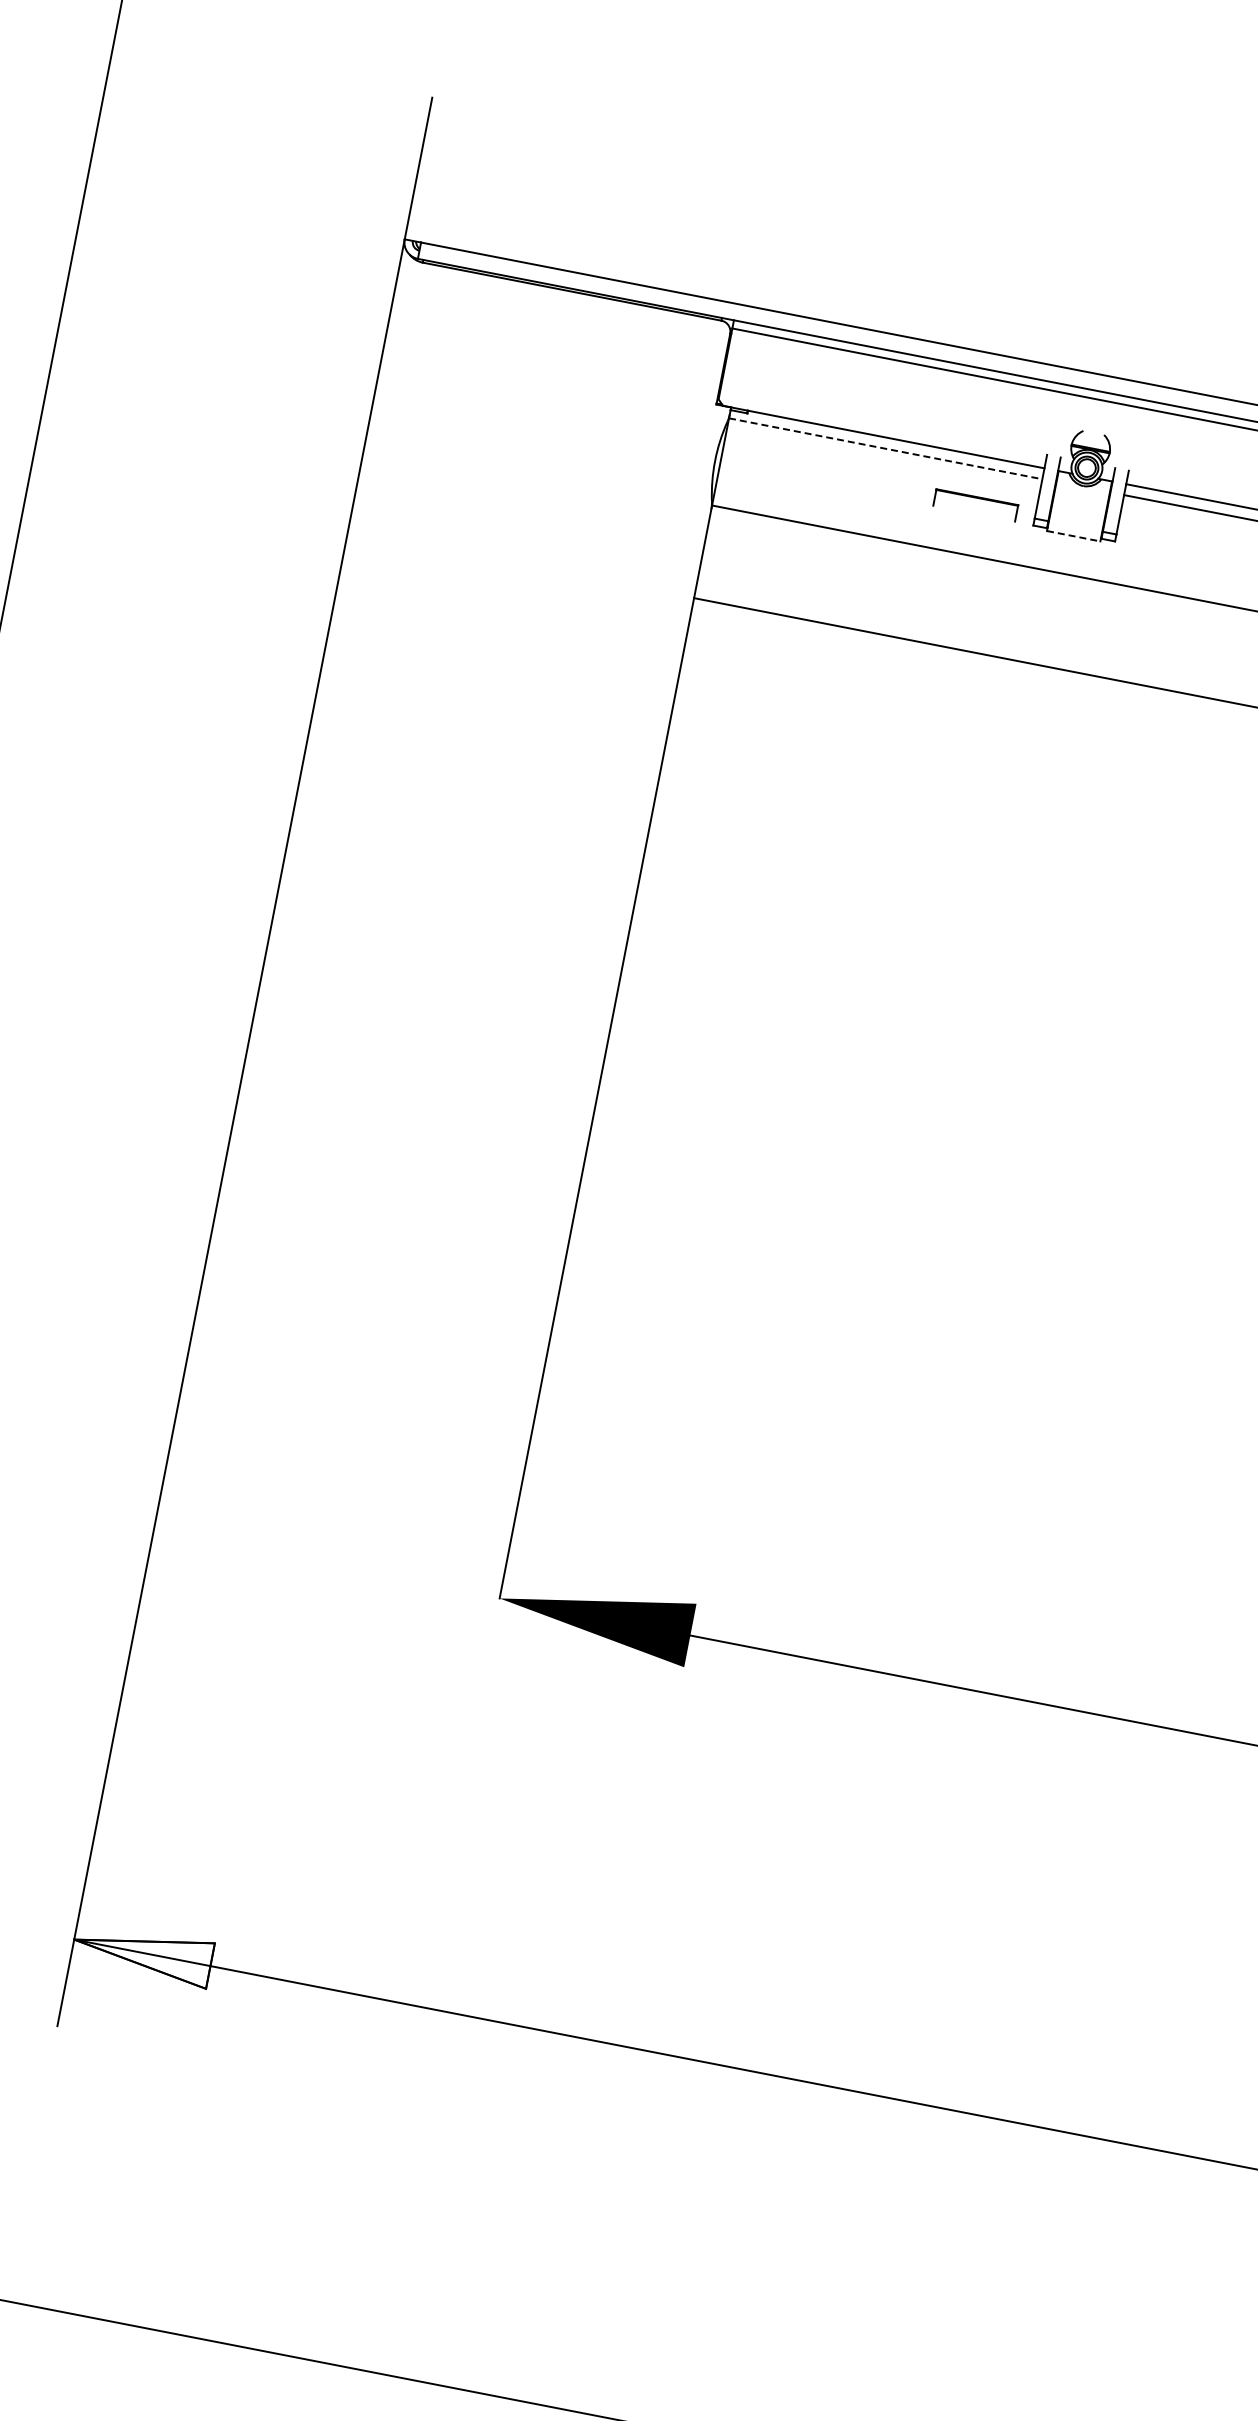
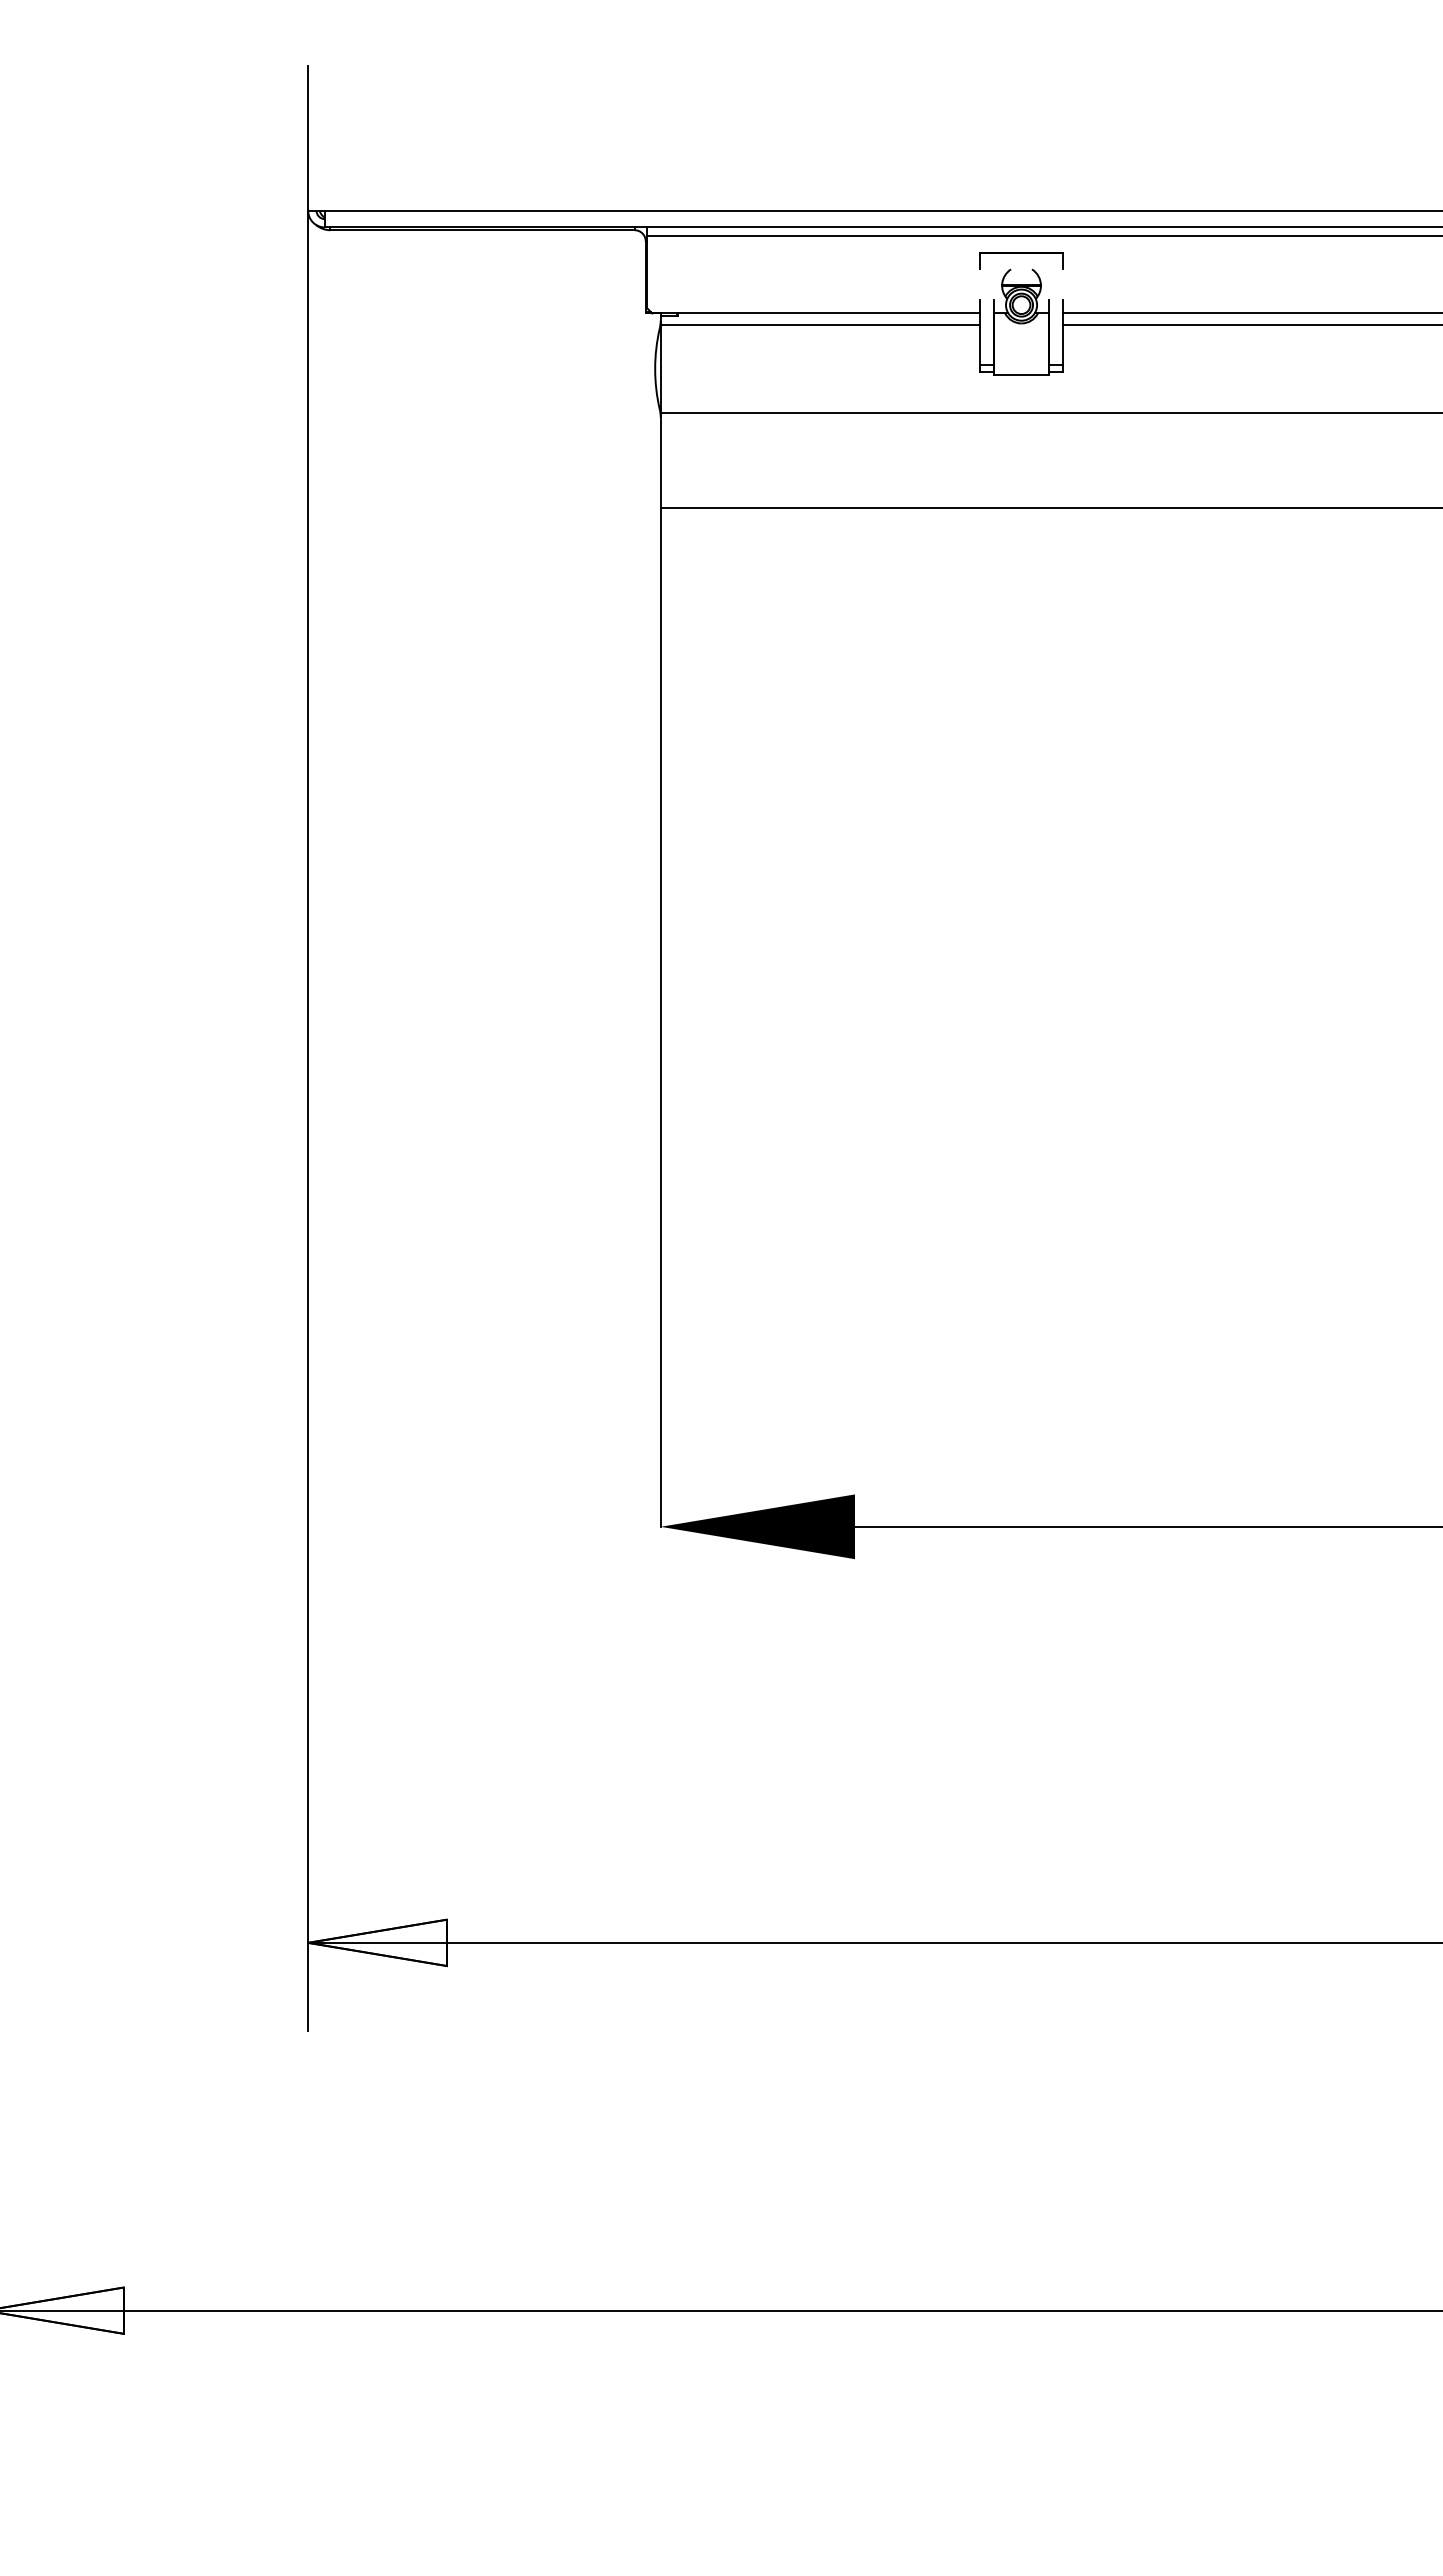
line: (885, 448) -> (820, 324), dashed -> solid
part: (977, 498) -> (1021, 253), moved
line: (1074, 536) -> (1022, 374), dashed -> solid

